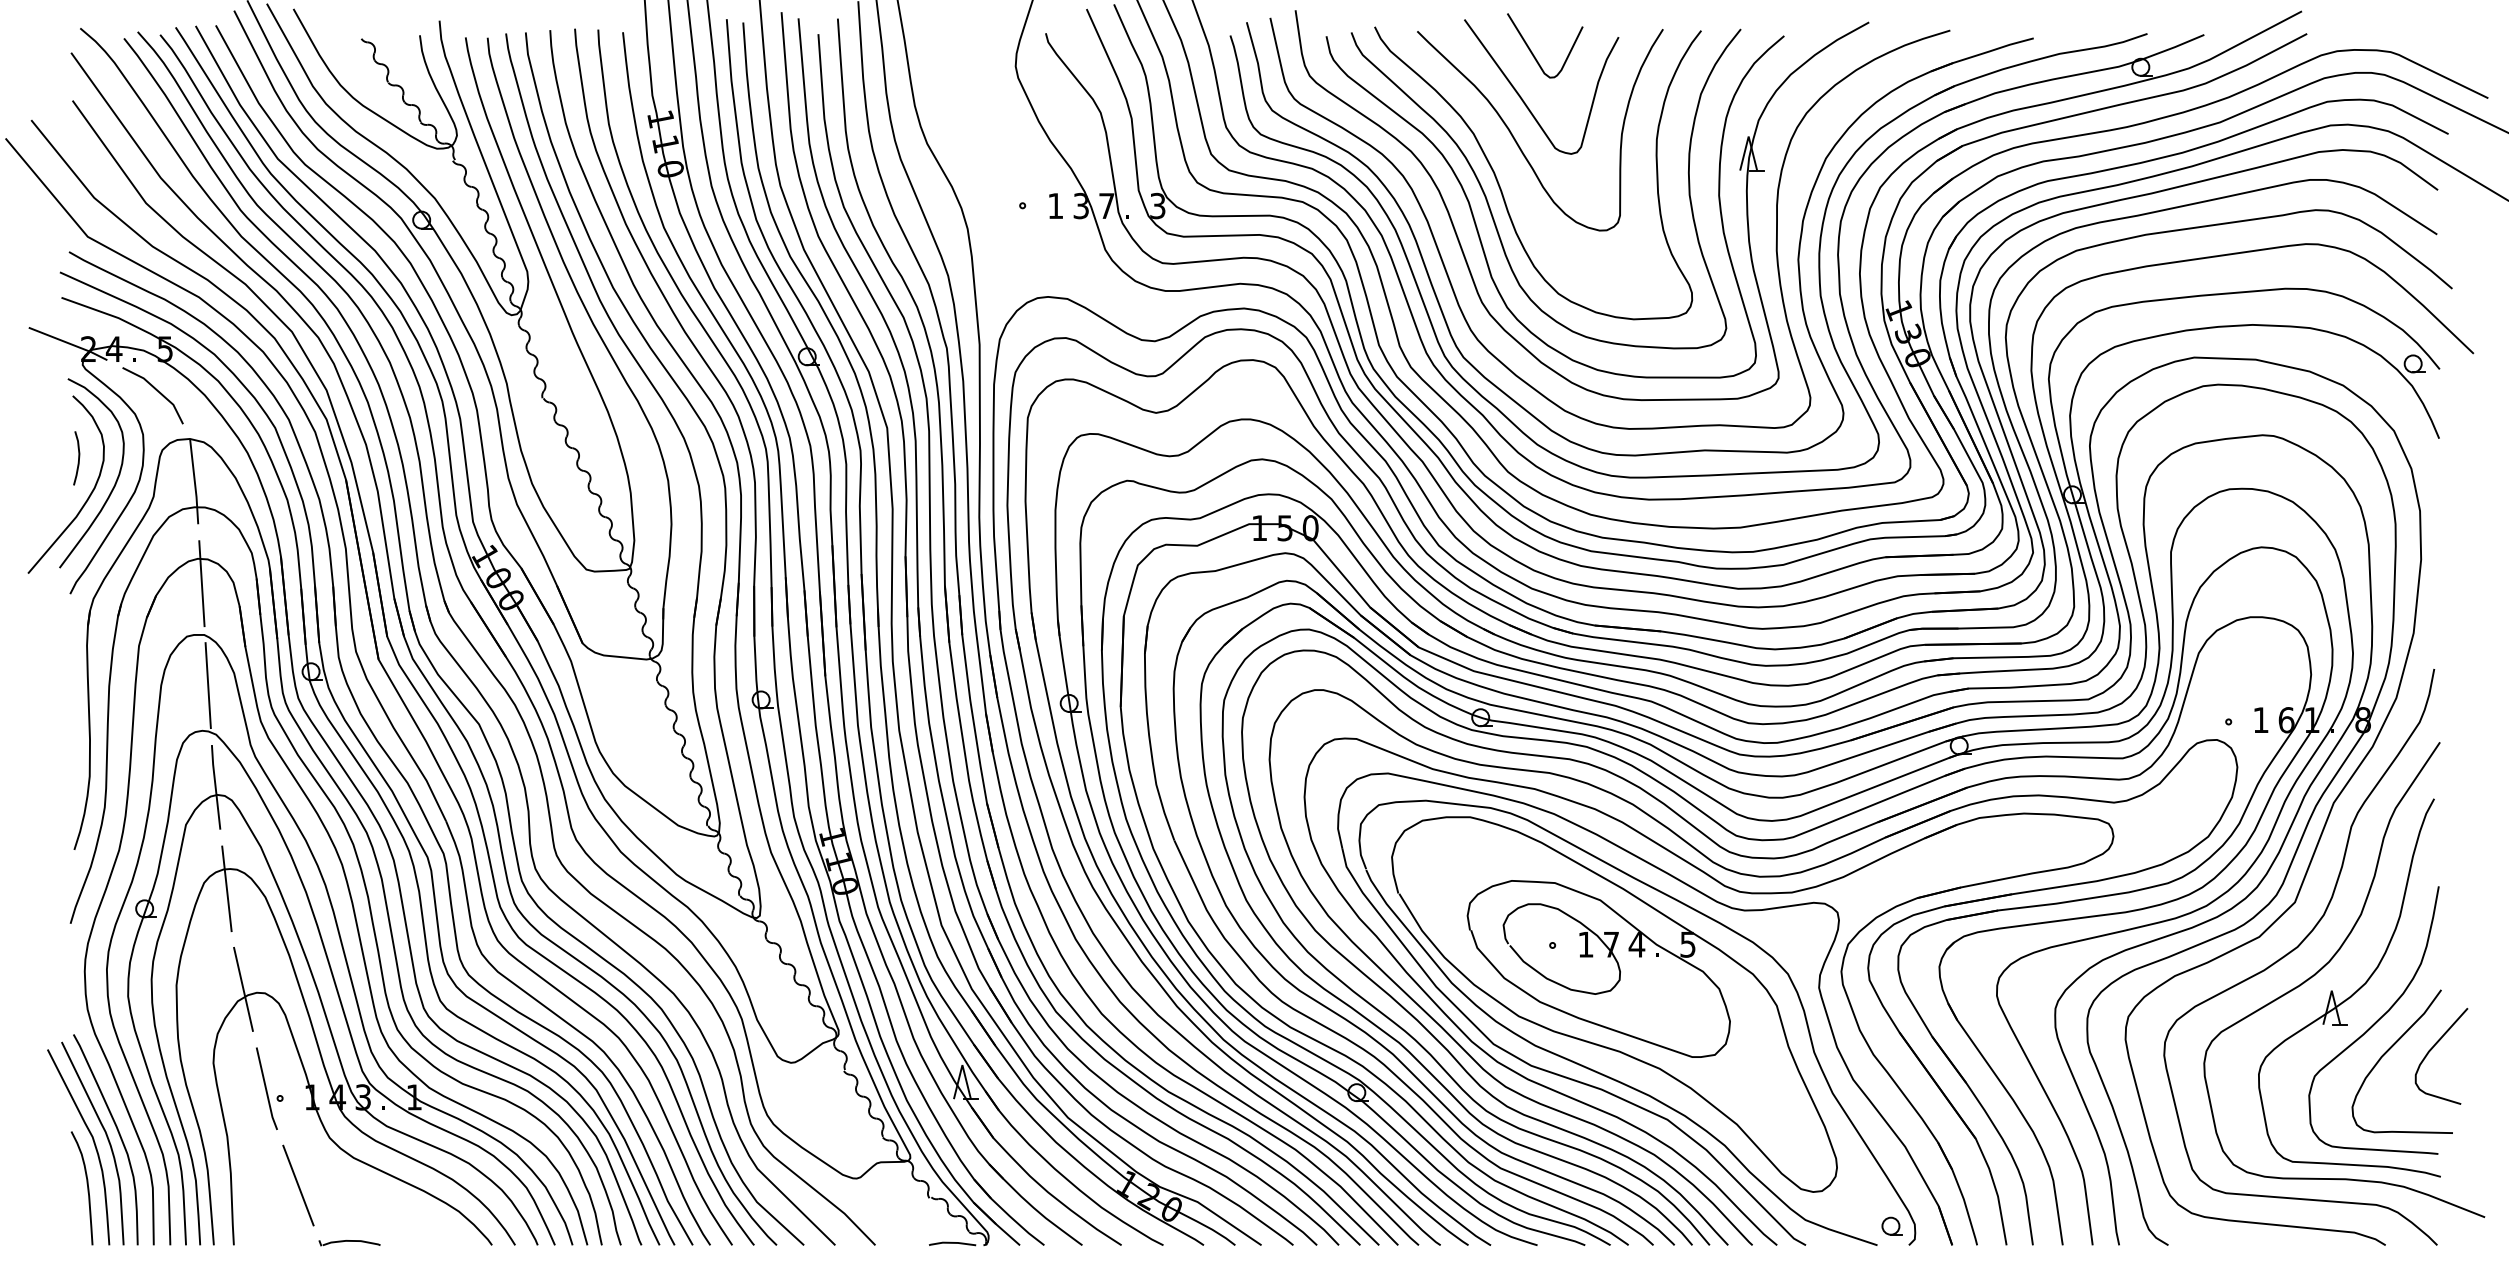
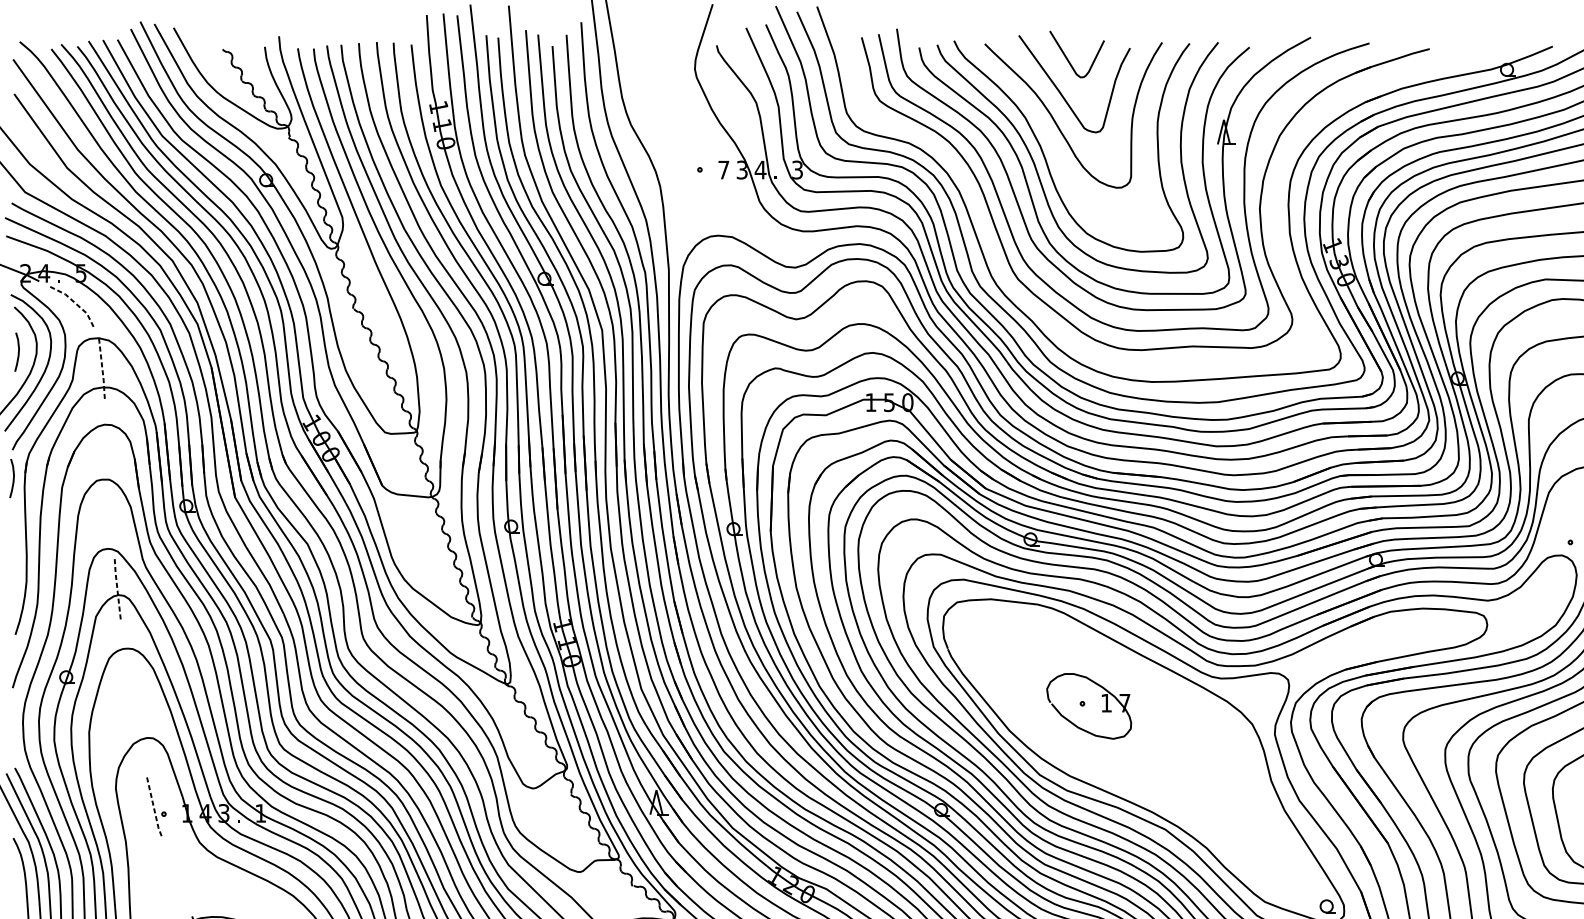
text: (1055, 205) -> (723, 169), 1 -> 7
text: (1106, 205) -> (760, 169), 7 -> 4
part: (1818, 255) -> (1274, 205), removed
line: (157, 390) -> (75, 303), solid -> dashed
line: (195, 483) -> (102, 370), solid -> dashed
line: (201, 583) -> (107, 442), removed
curve: (71, 633) -> (13, 478), added
line: (207, 685) -> (111, 516), removed
line: (215, 787) -> (117, 589), solid -> dashed
line: (226, 888) -> (125, 662), removed
line: (243, 988) -> (137, 734), removed
part: (1614, 1004) -> (1127, 746), removed
line: (266, 1090) -> (154, 808), solid -> dashed
line: (298, 1185) -> (177, 877), removed

